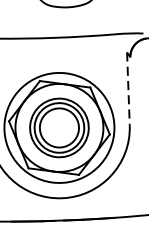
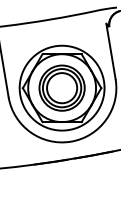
line: (129, 89) -> (111, 51), dashed -> solid

